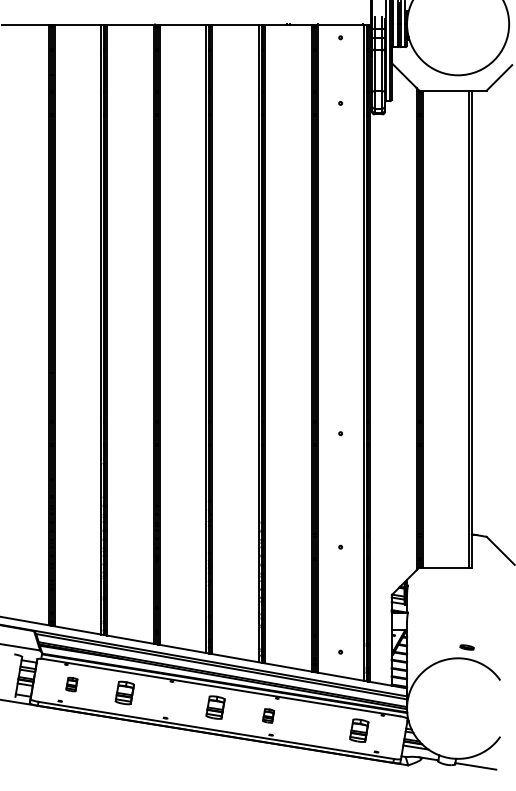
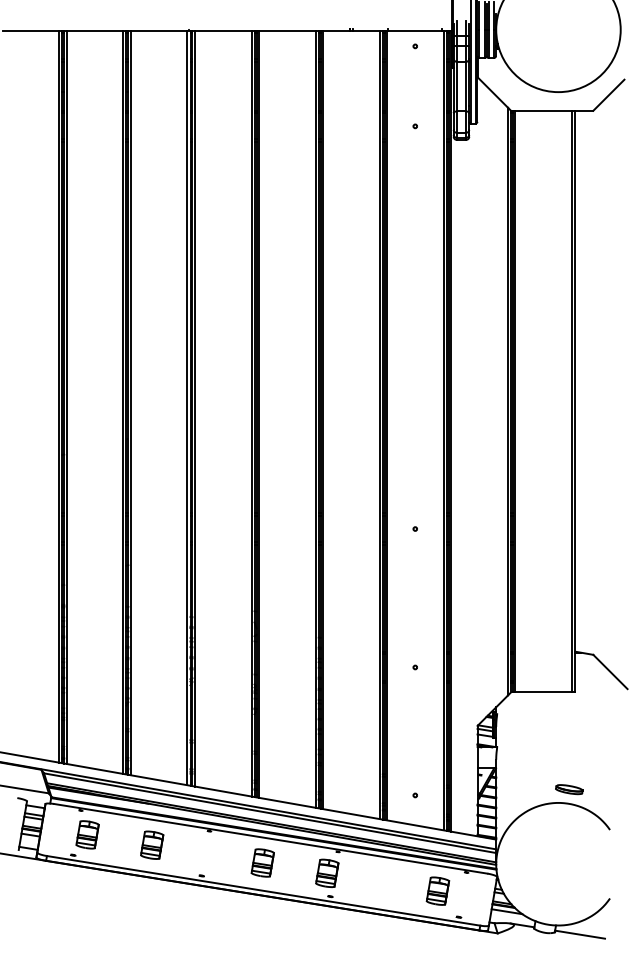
part: (467, 647) -> (569, 789), size x1.67
part: (71, 684) -> (87, 834), size x1.67
part: (268, 715) -> (327, 872), size x1.67

